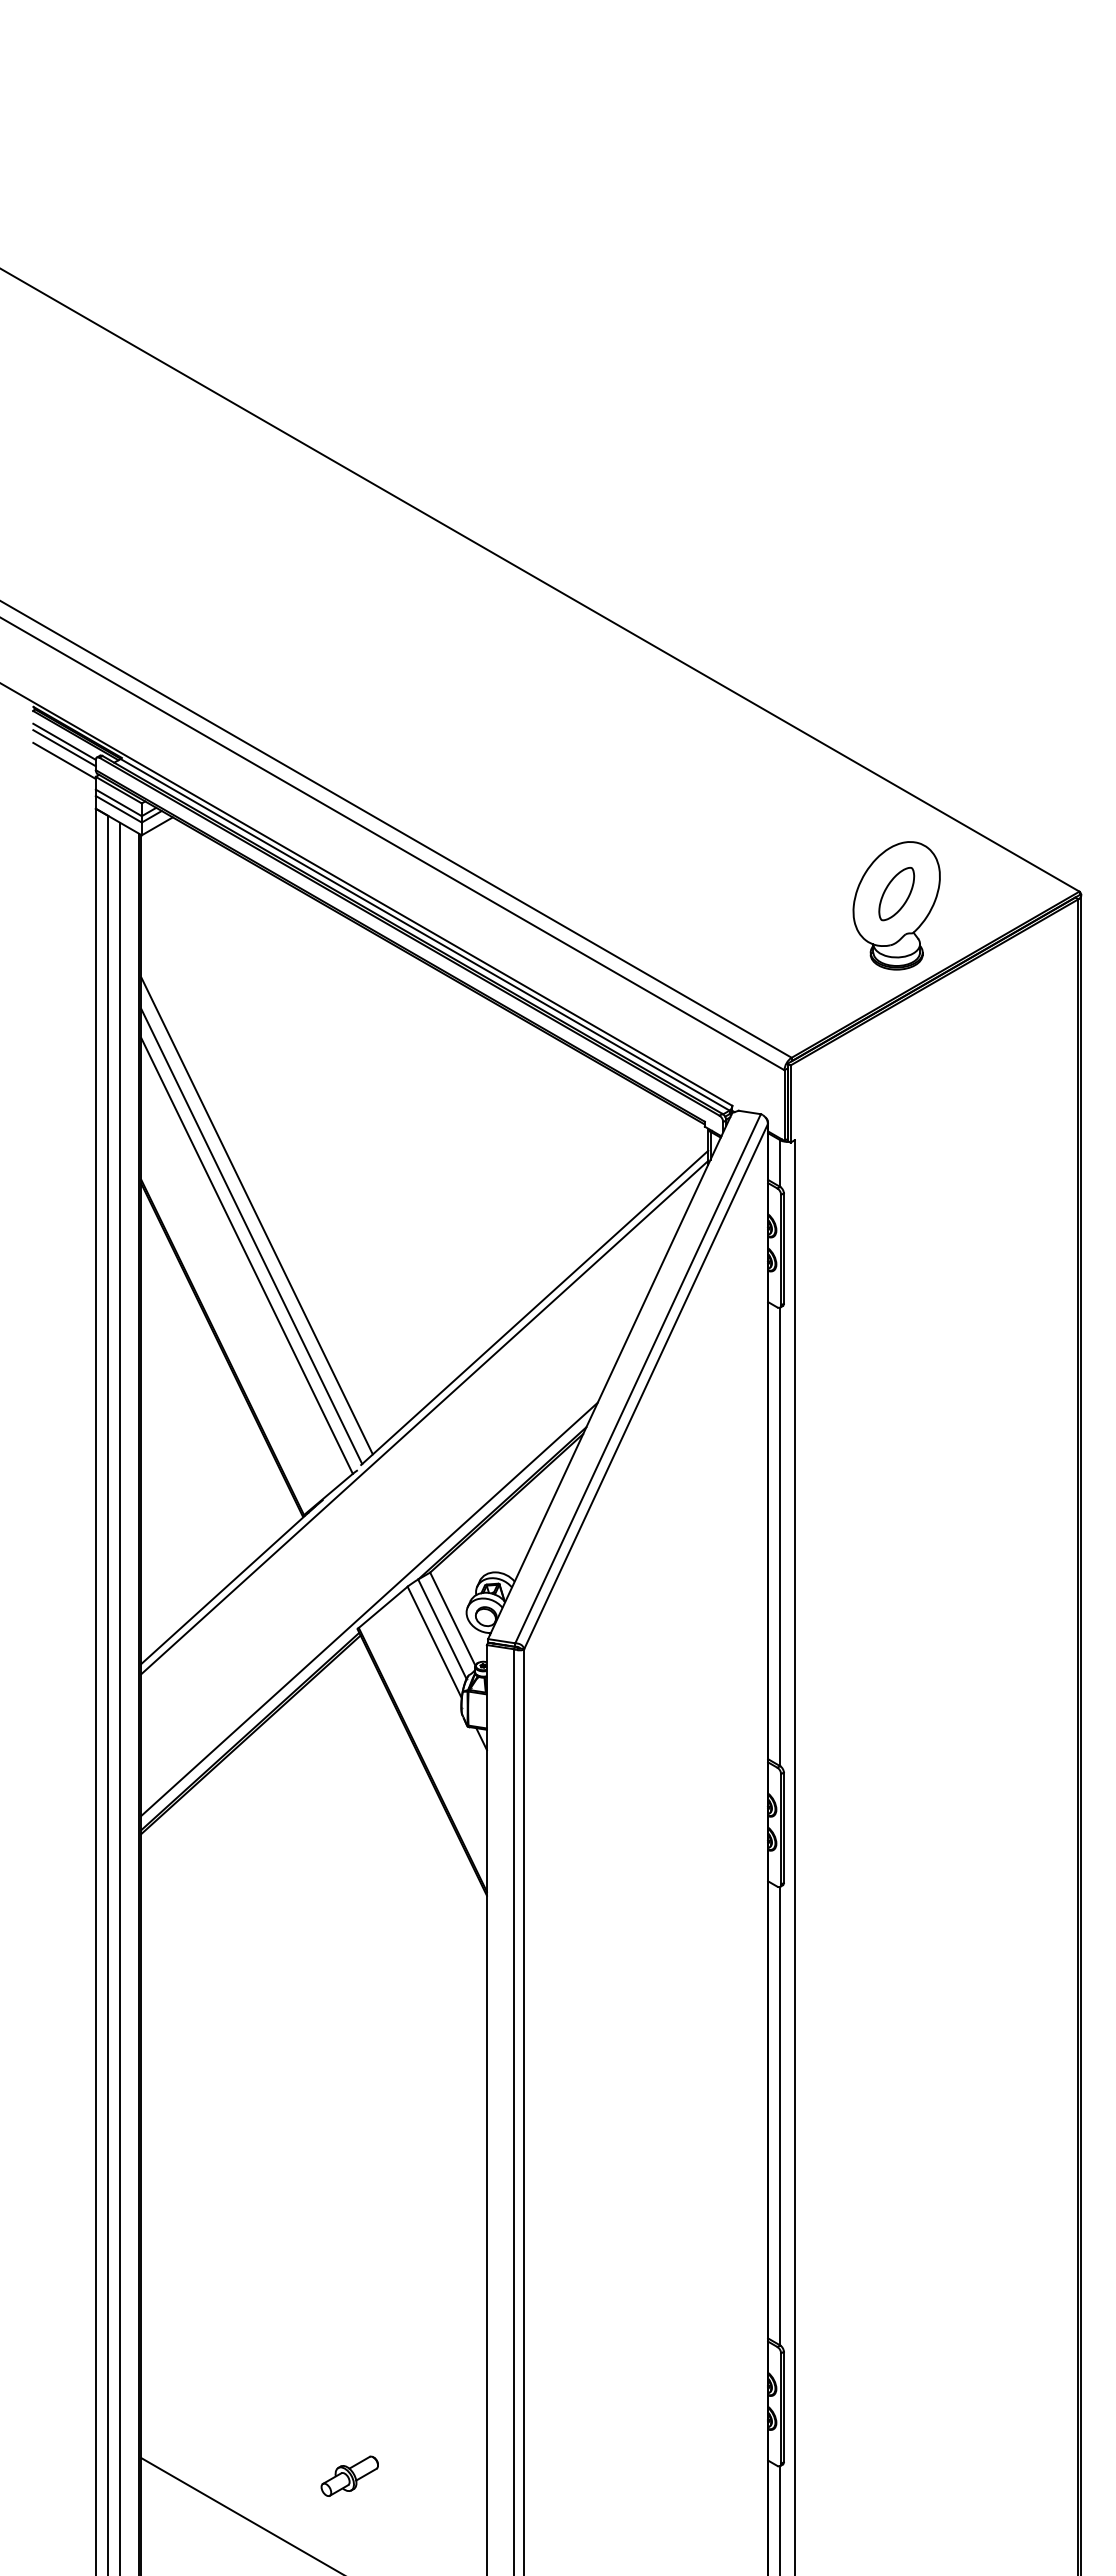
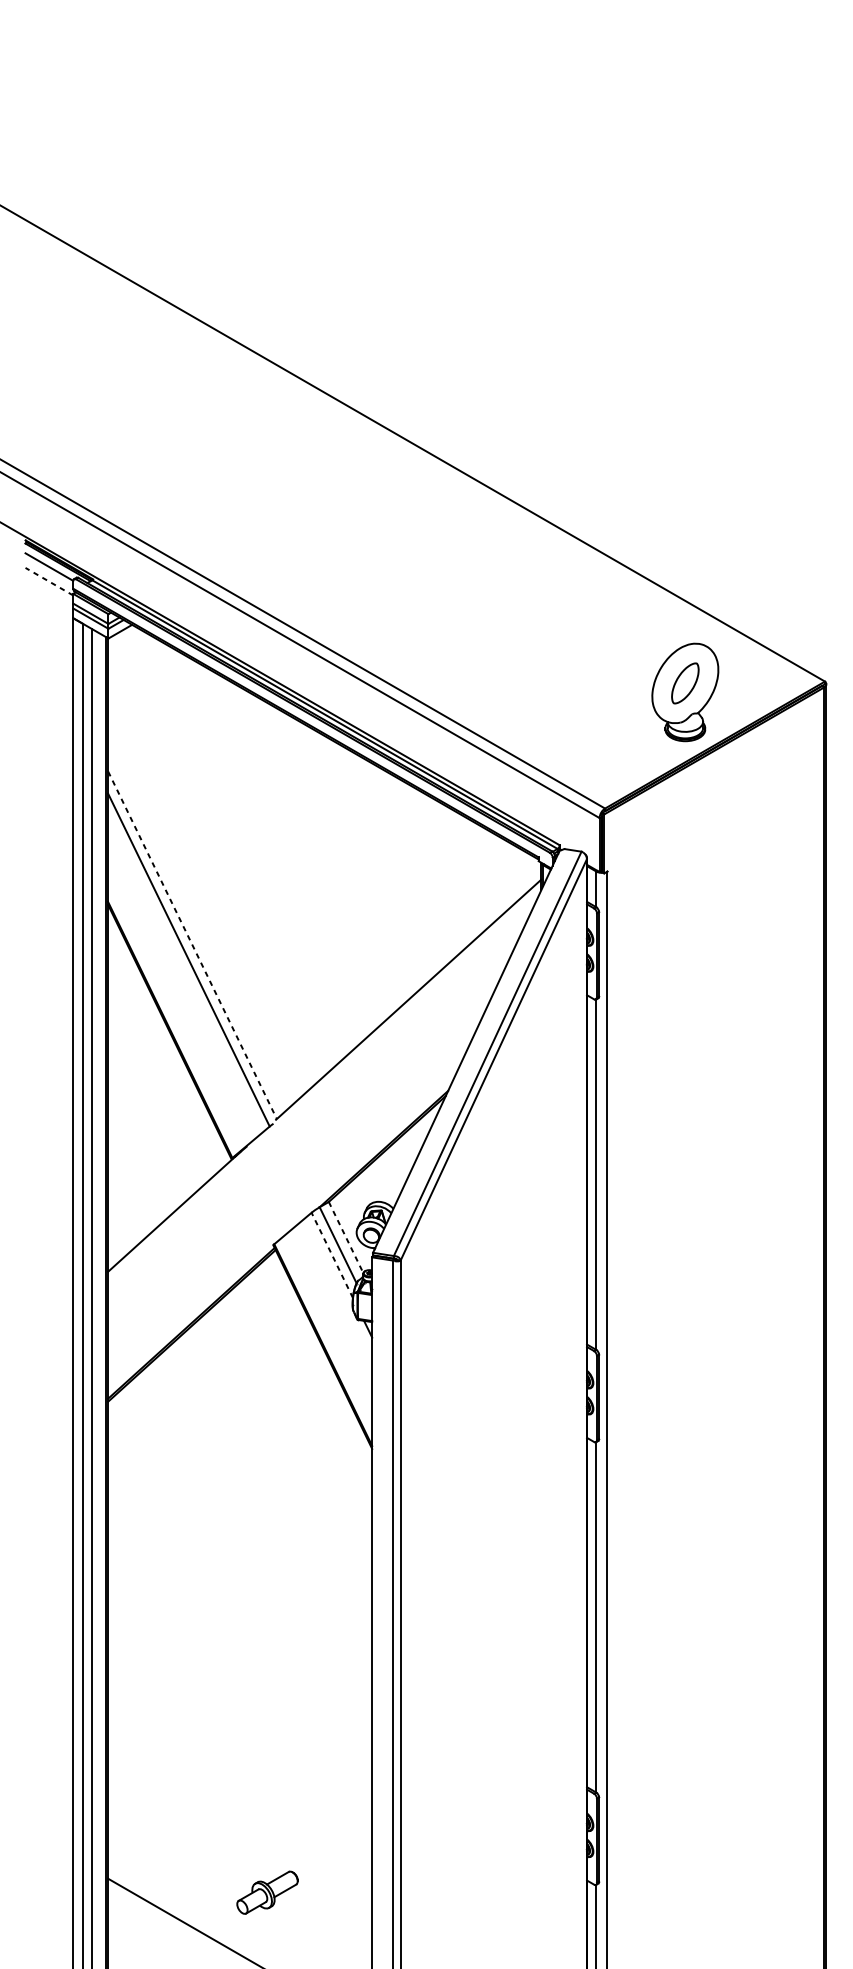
line: (64, 748) -> (49, 572), removed
line: (64, 760) -> (49, 581), solid -> dashed
line: (256, 1215) -> (196, 929), removed
line: (251, 1236) -> (192, 945), solid -> dashed
line: (424, 1417) -> (324, 1083), removed
line: (369, 1608) -> (282, 1229), removed
line: (452, 1619) -> (345, 1237), solid -> dashed
line: (434, 1642) -> (332, 1255), solid -> dashed
part: (349, 2475) -> (267, 1891), size x1.4

